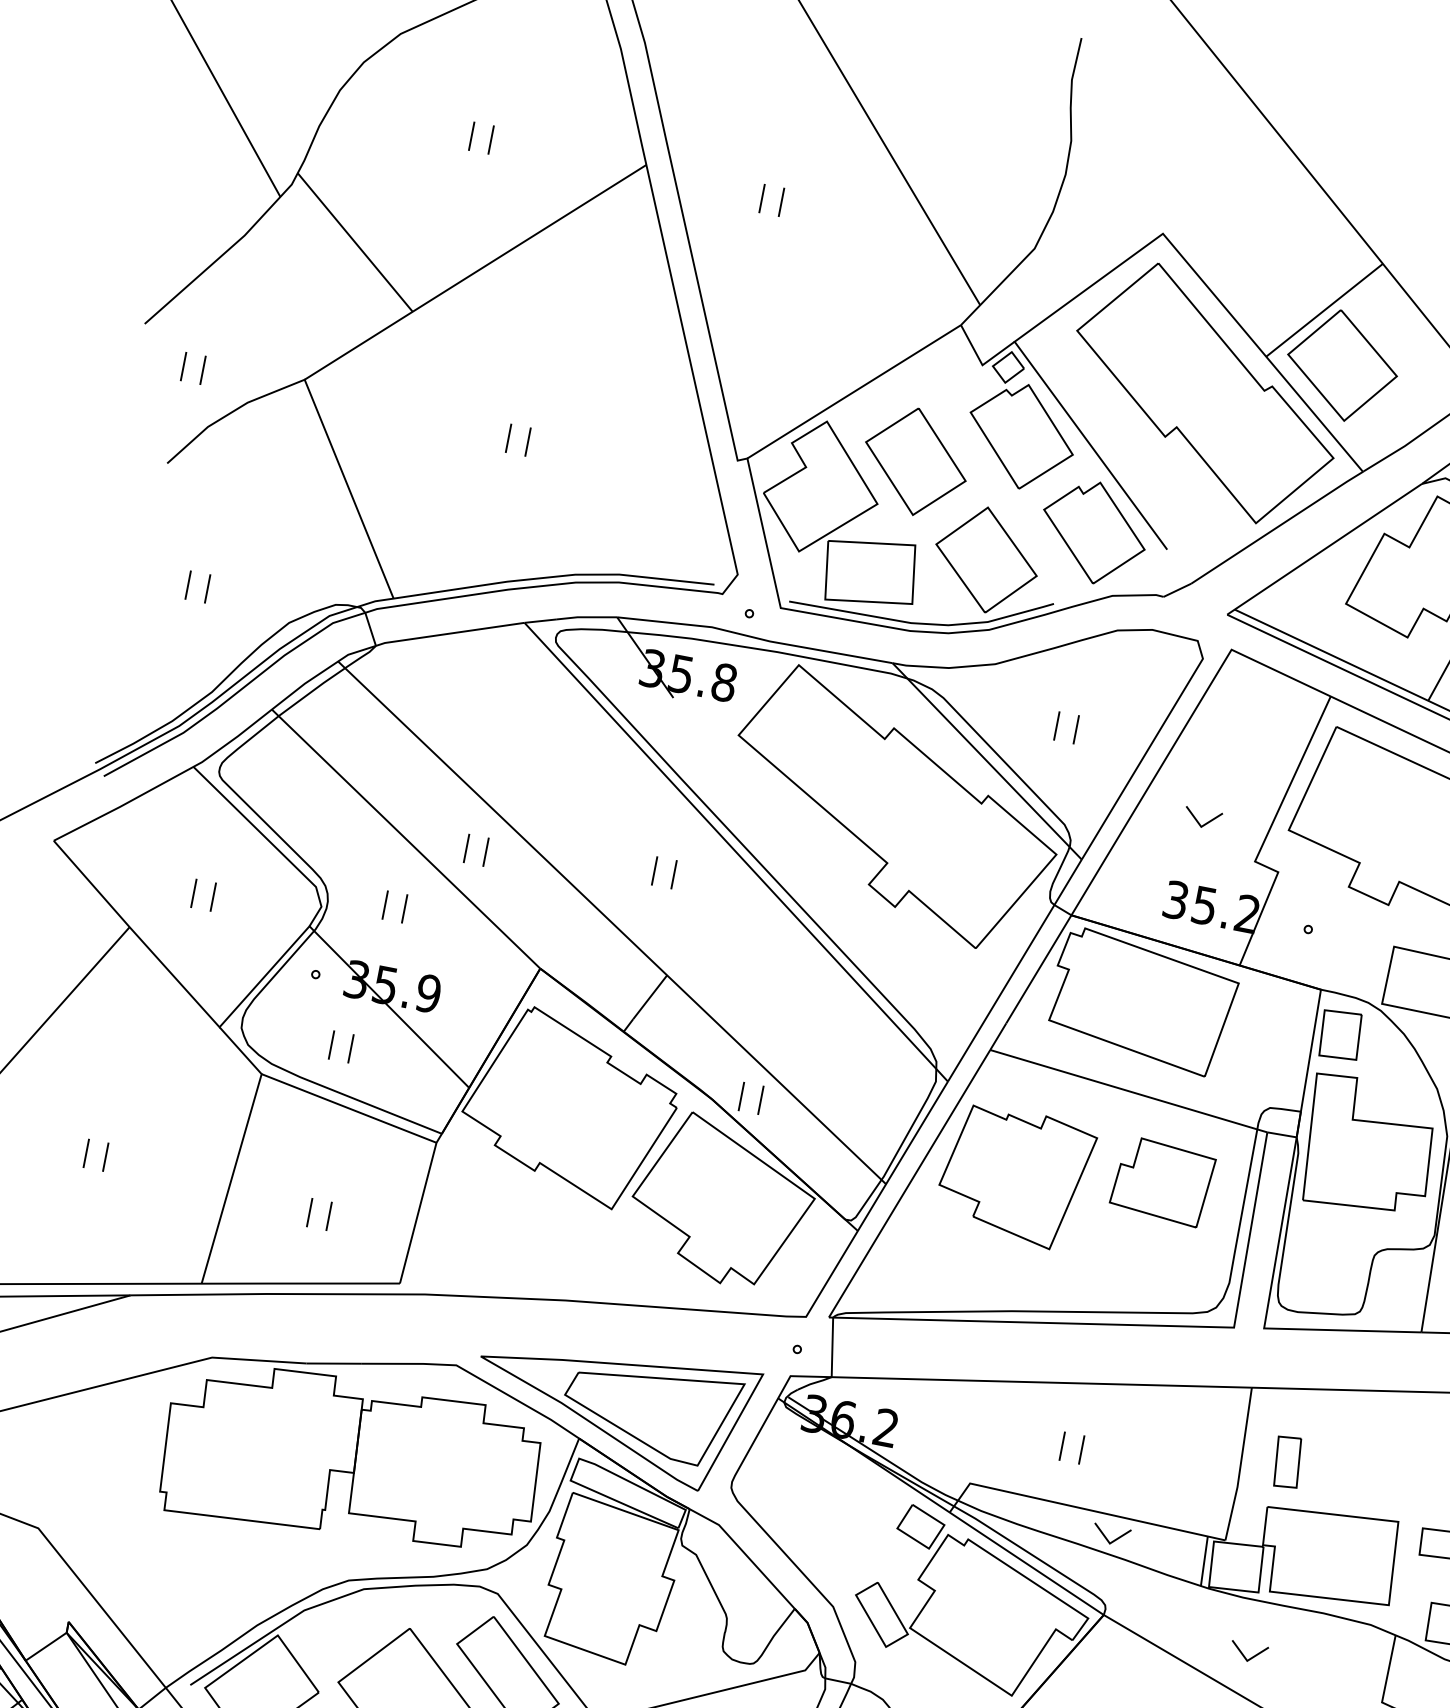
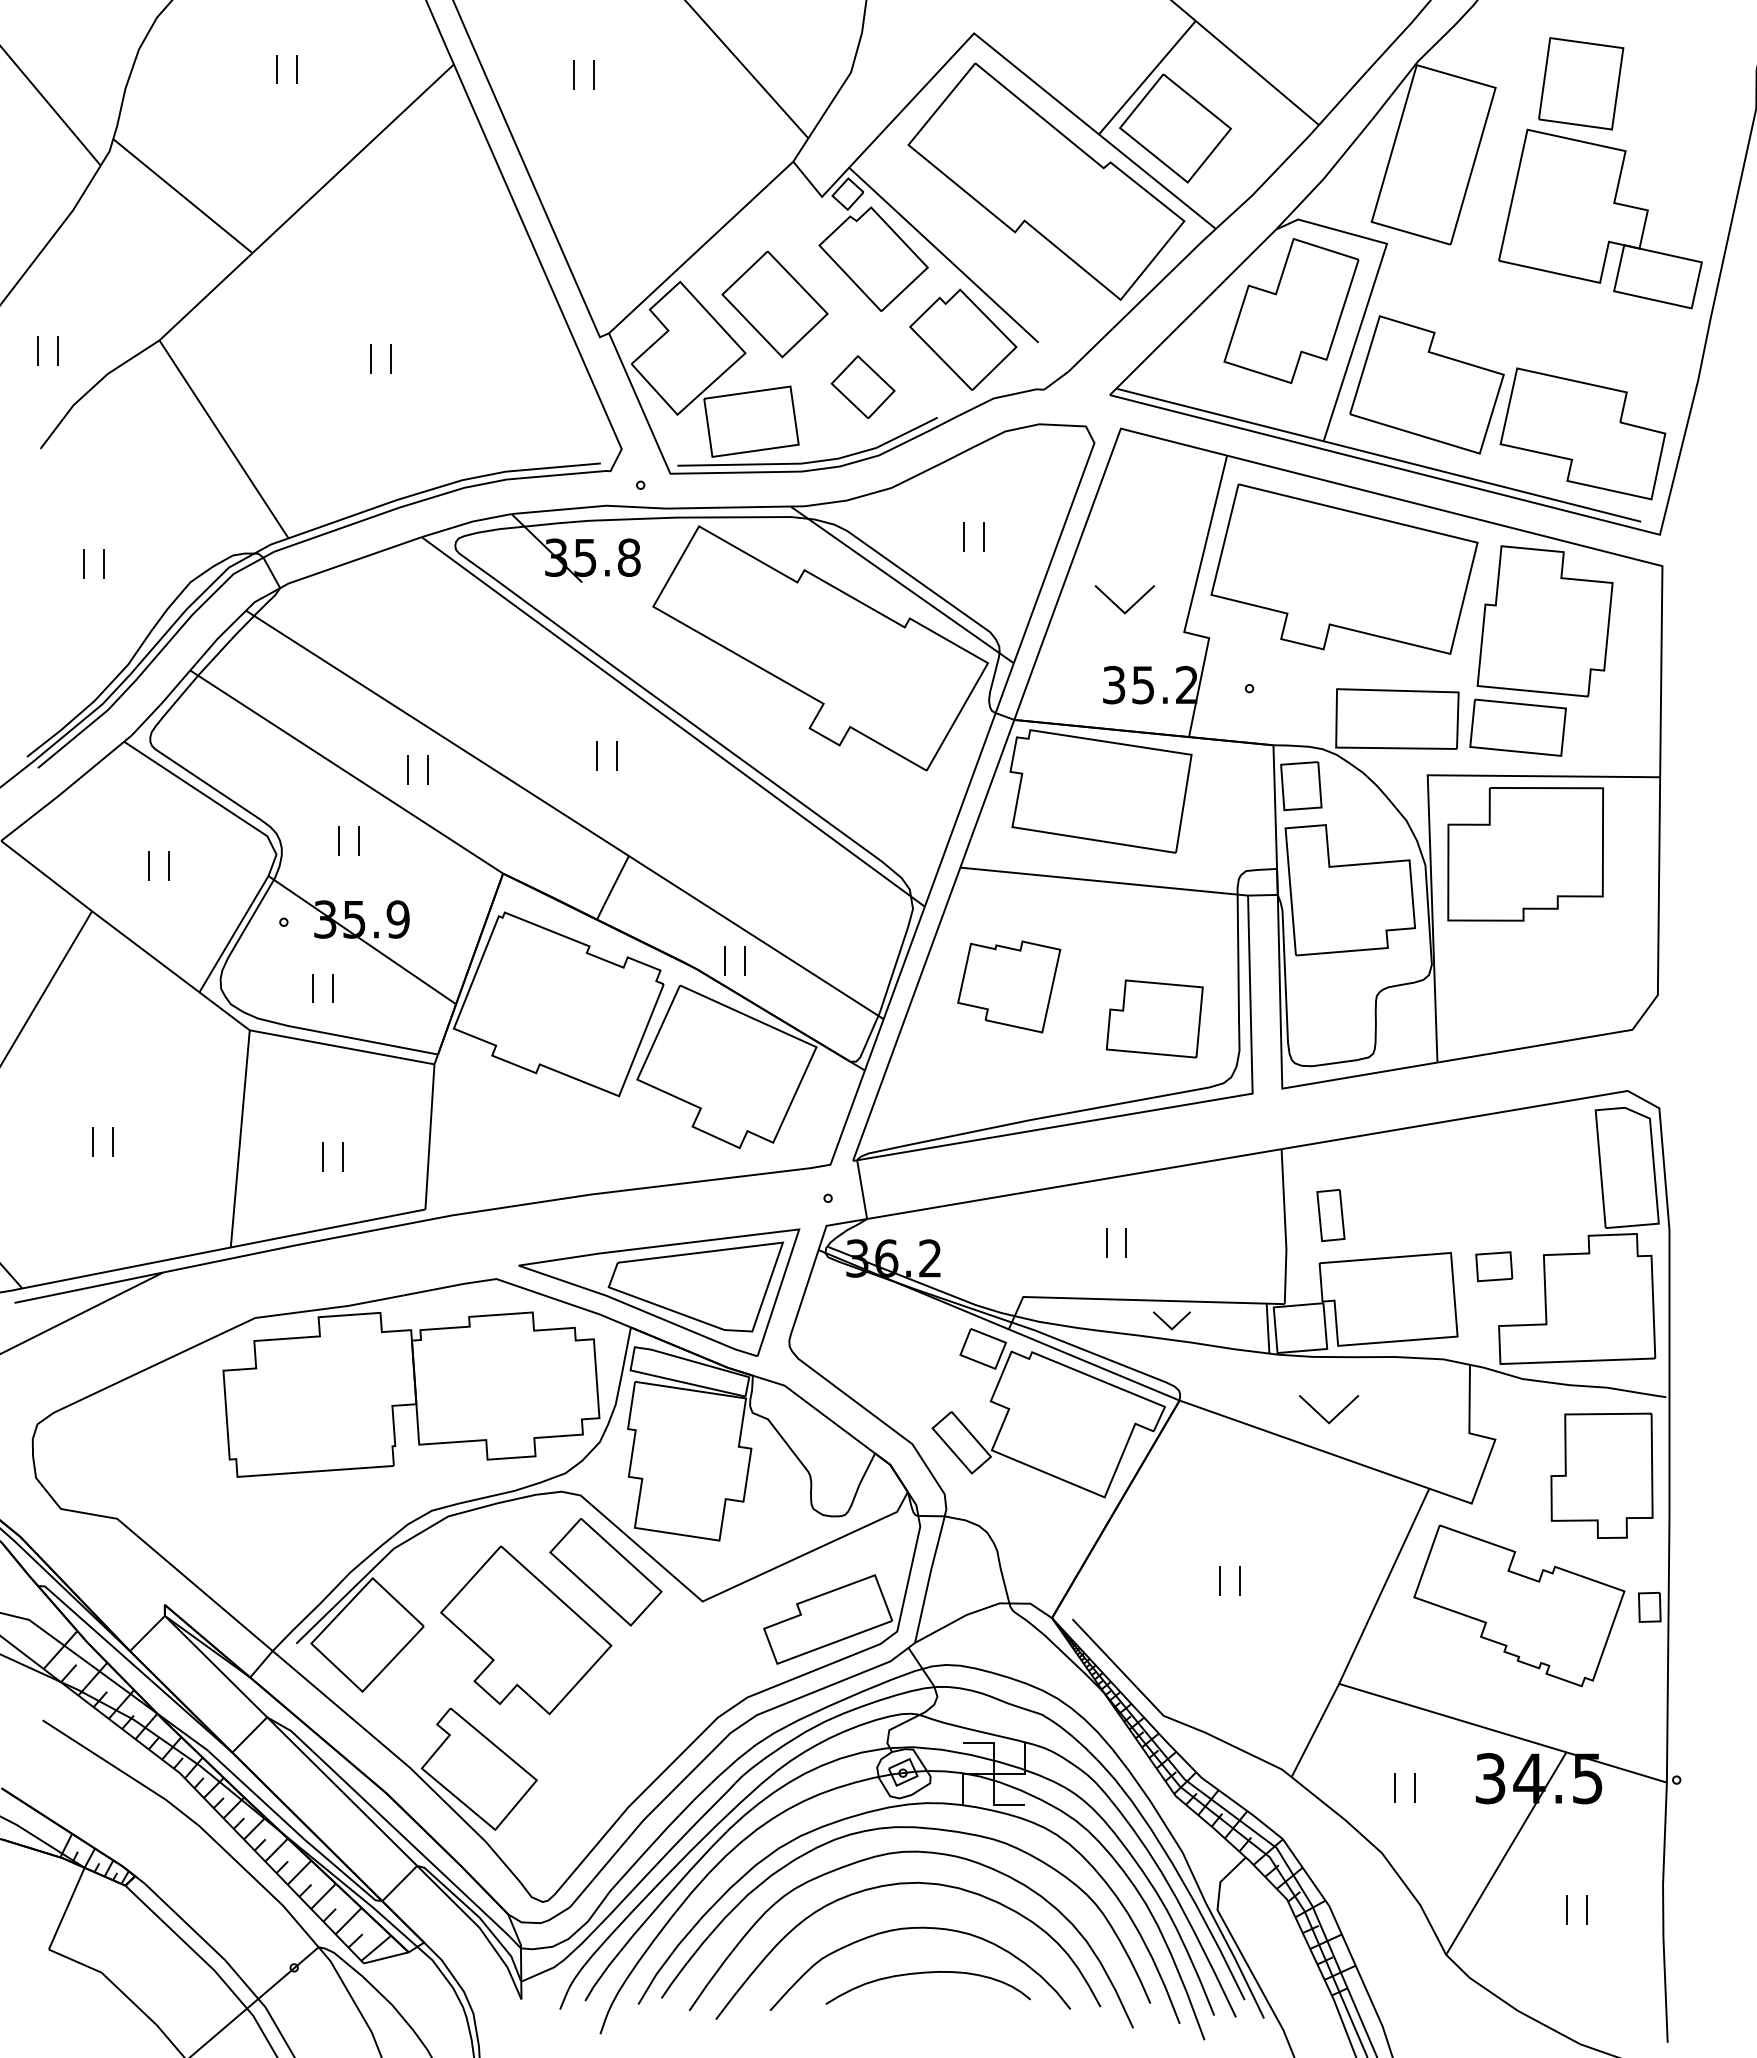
part: (986, 559) -> (862, 386), size x0.6
part: (1202, 818) -> (1124, 599), size x1.6
part: (1015, 1176) -> (1009, 986), size x0.7
part: (1162, 1181) -> (1154, 1018), moved
part: (1249, 1652) -> (1329, 1409), size x1.6

